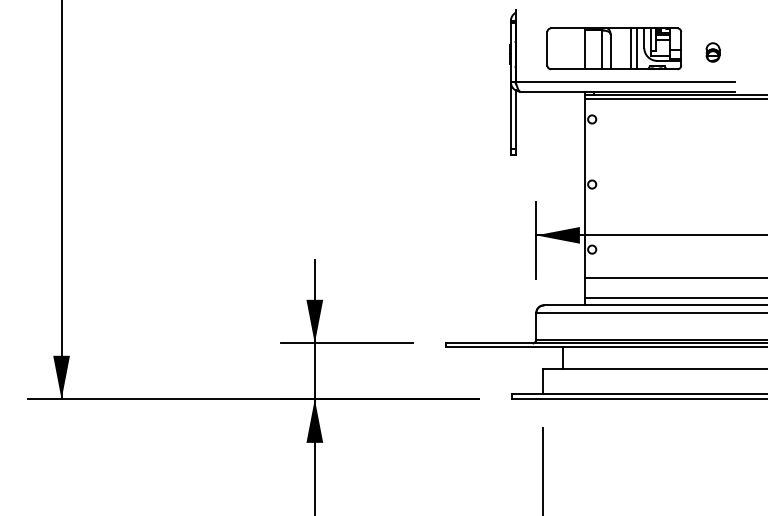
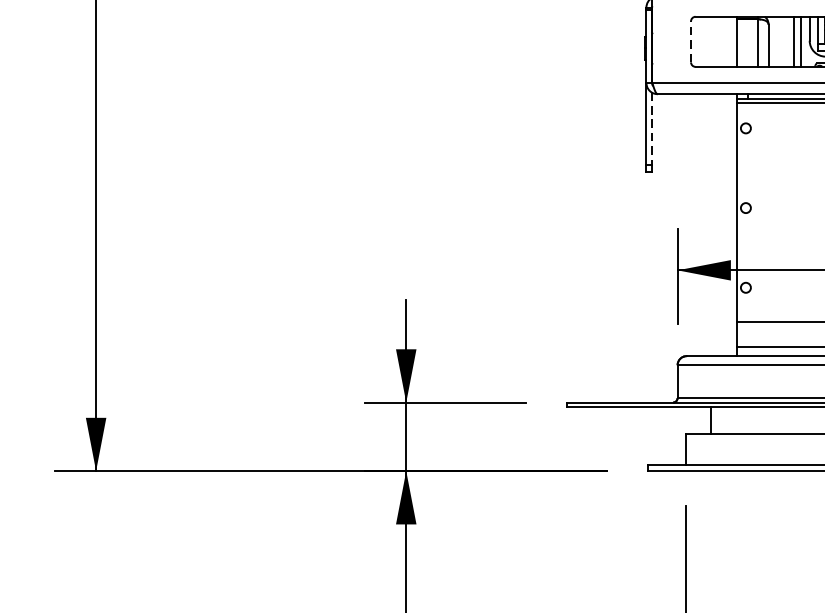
line: (547, 48) -> (691, 41), solid -> dashed
line: (515, 119) -> (652, 128), solid -> dashed

